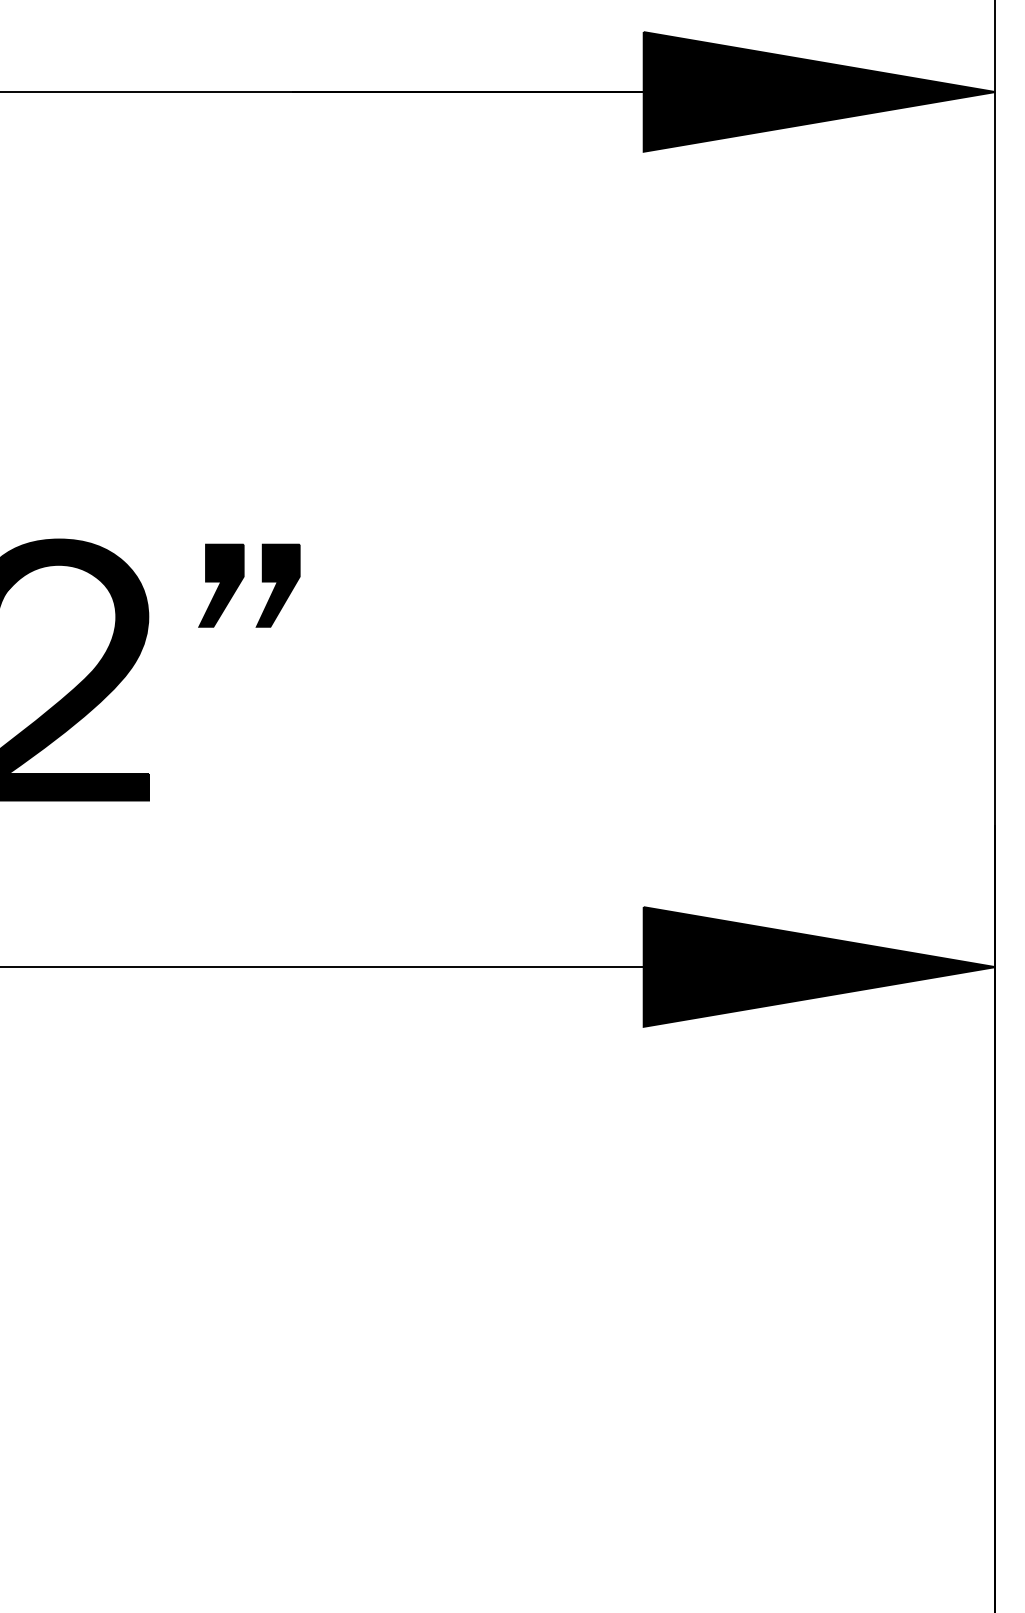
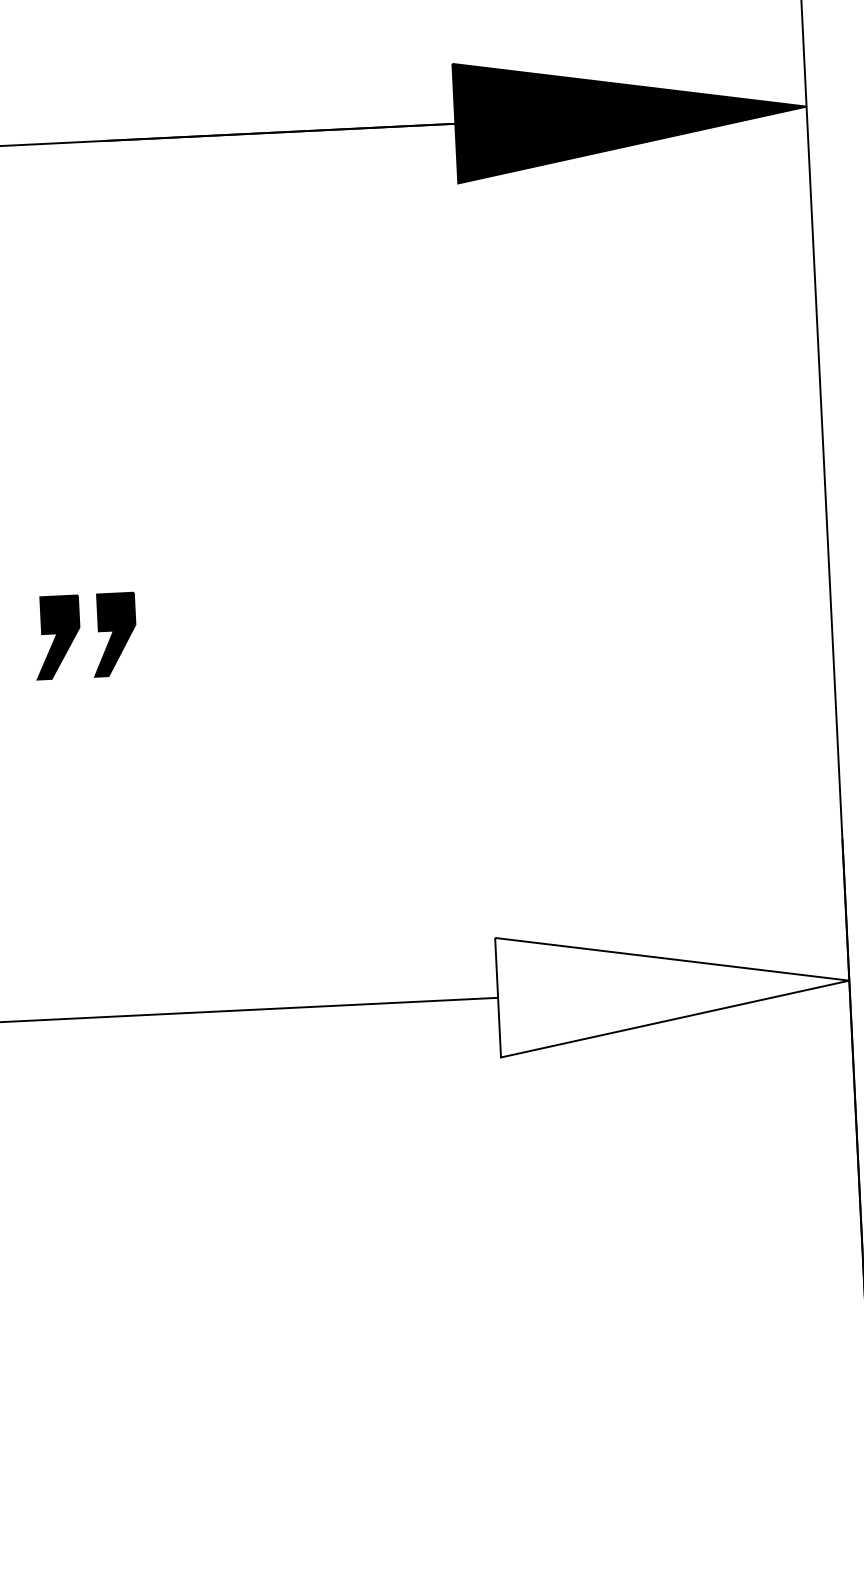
fill: (819, 966) -> (673, 988), removed

